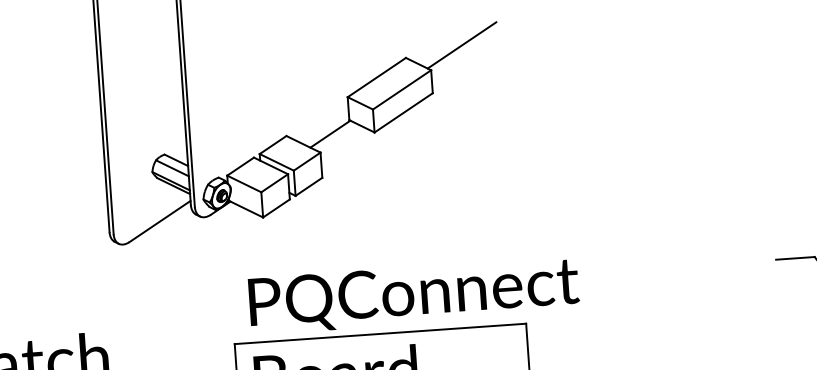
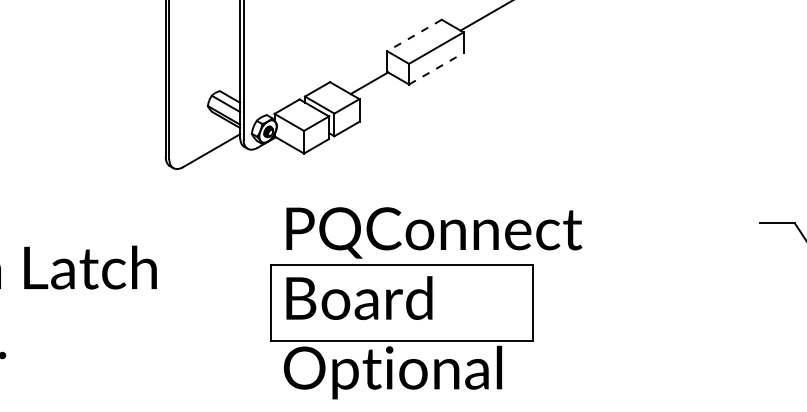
line: (376, 77) -> (414, 35), solid -> dashed
line: (403, 112) -> (436, 68), solid -> dashed

